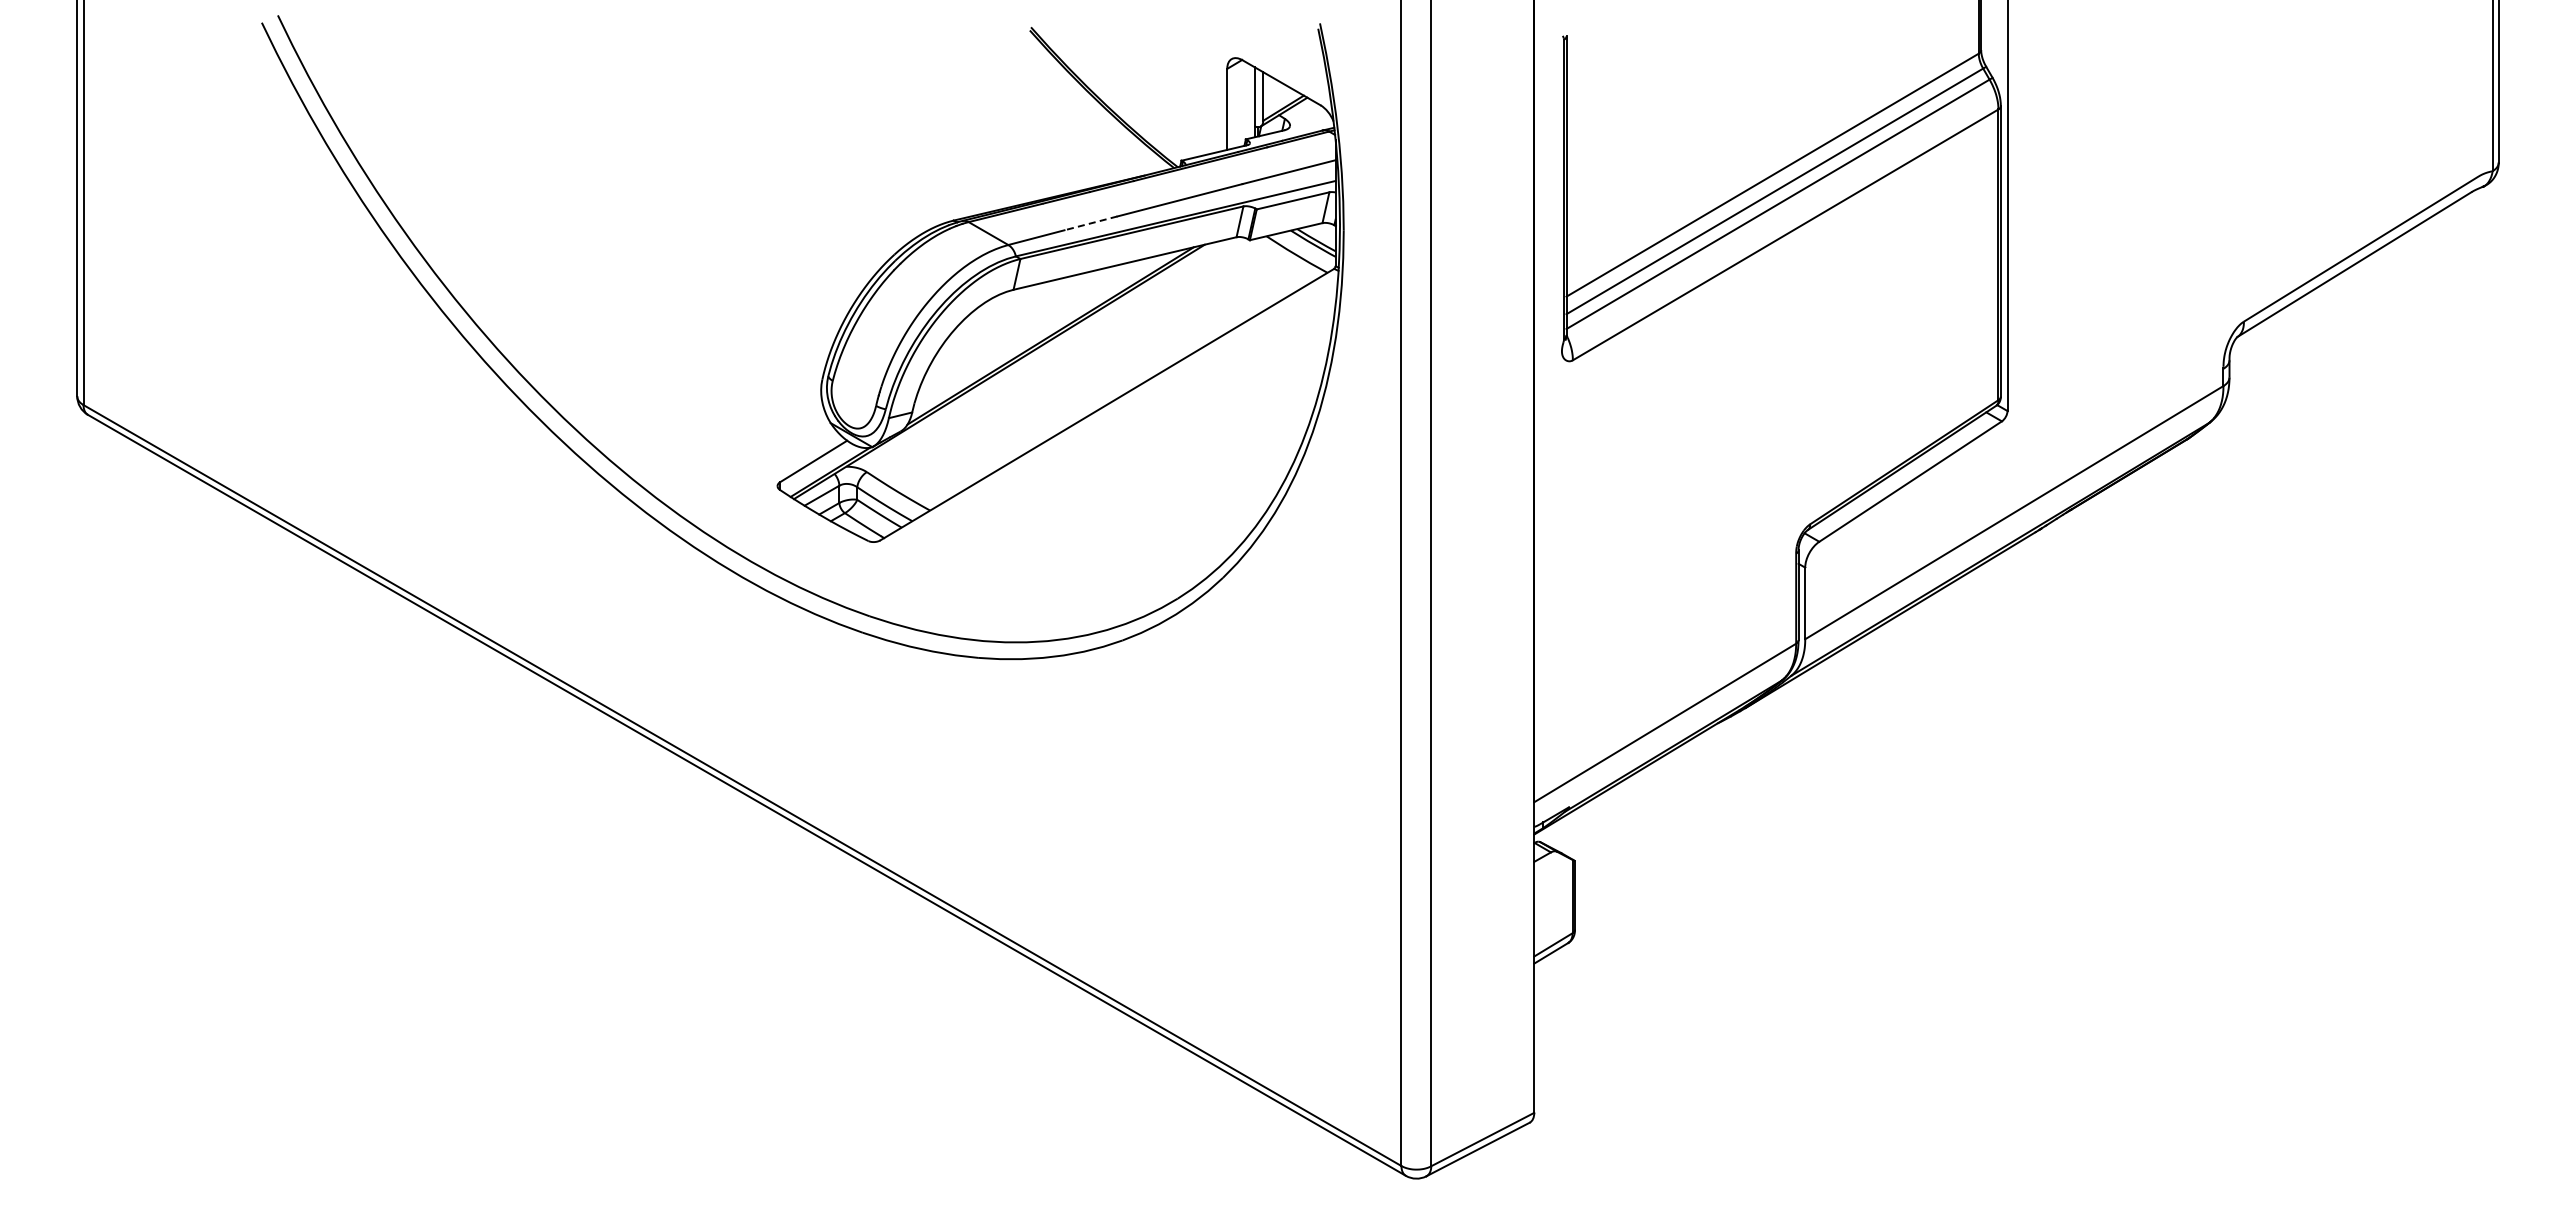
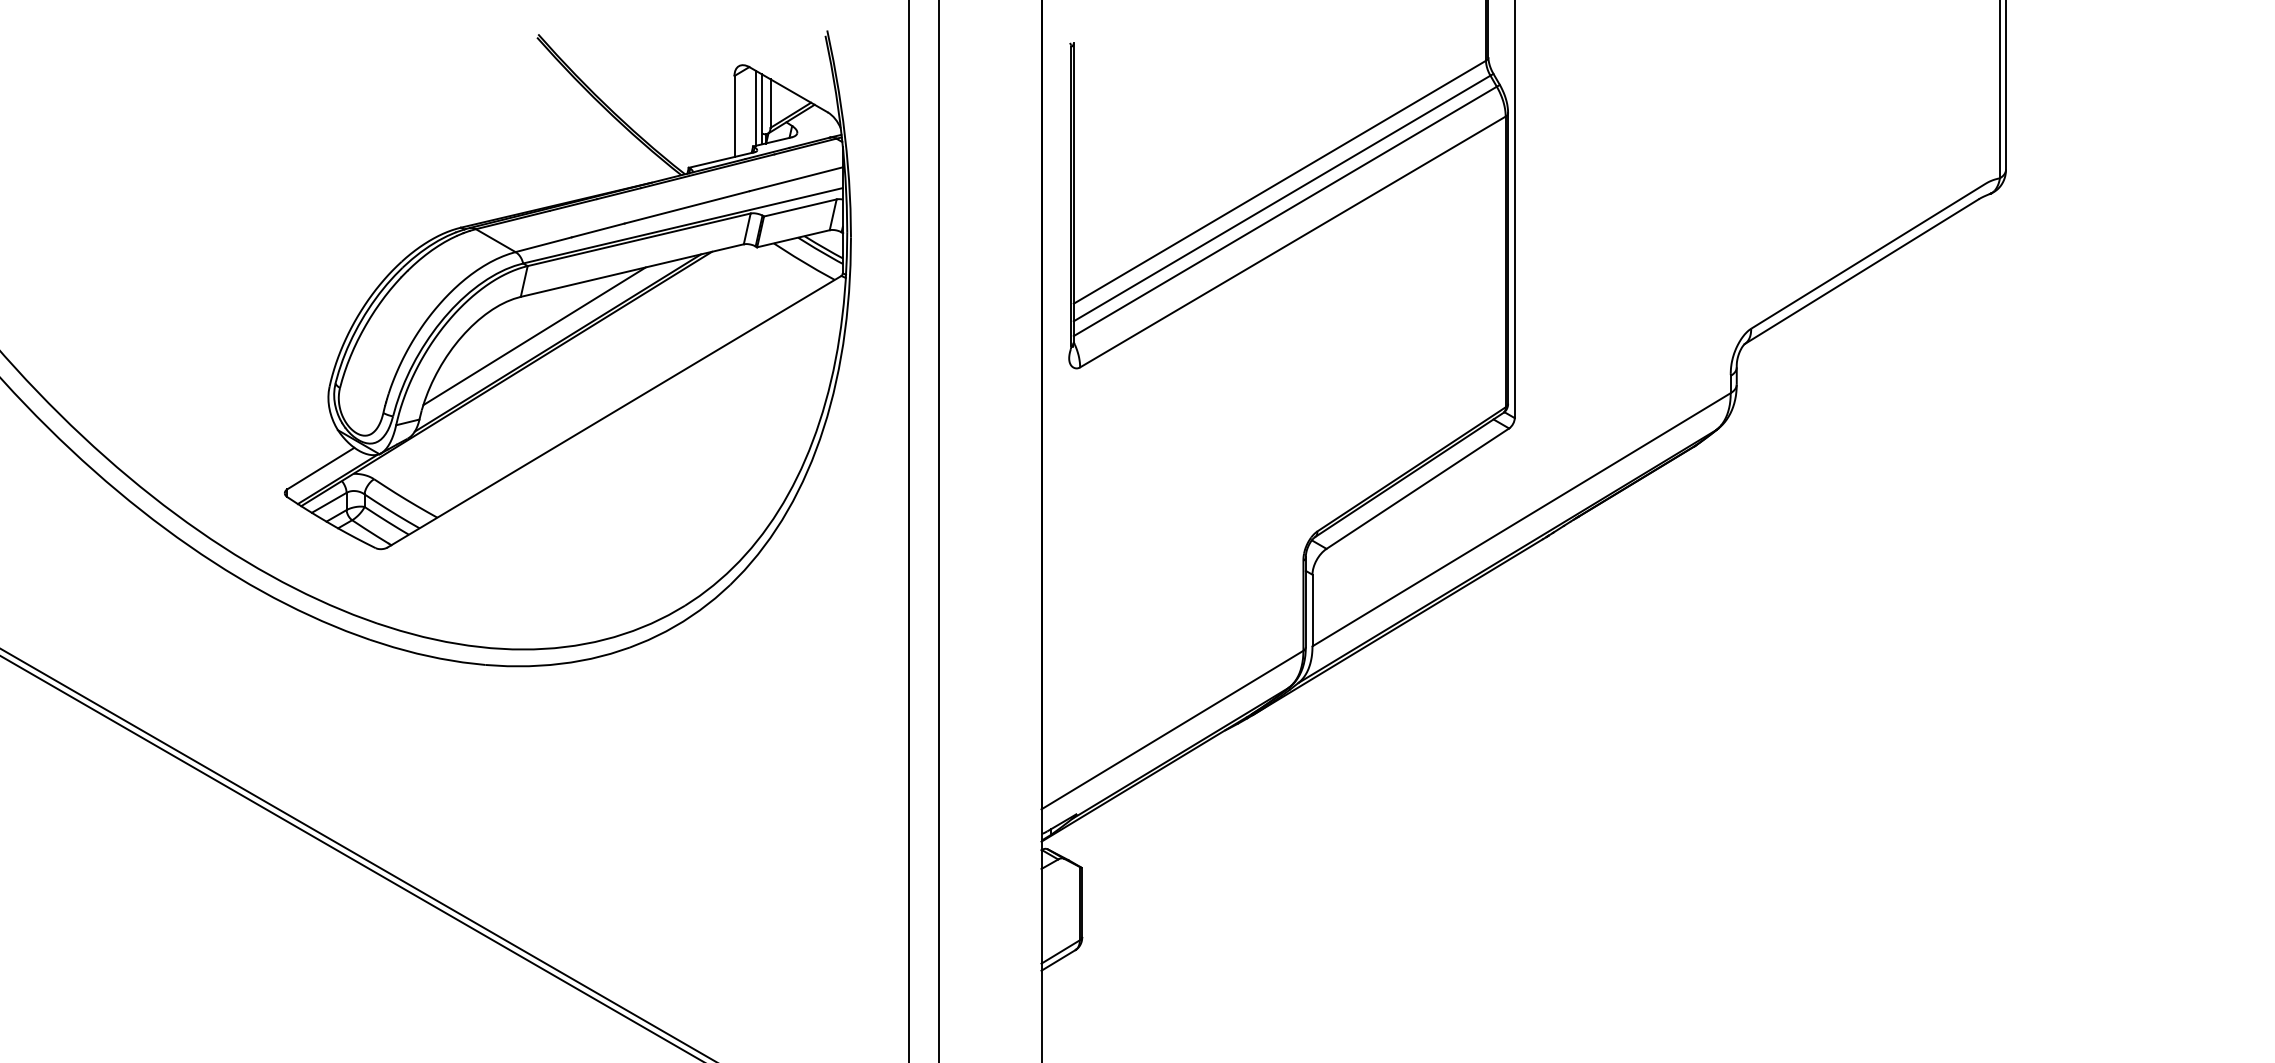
line: (1248, 100) -> (755, 107), added
line: (1090, 223) -> (597, 230), dashed -> solid
line: (1027, 329) -> (534, 336), added

